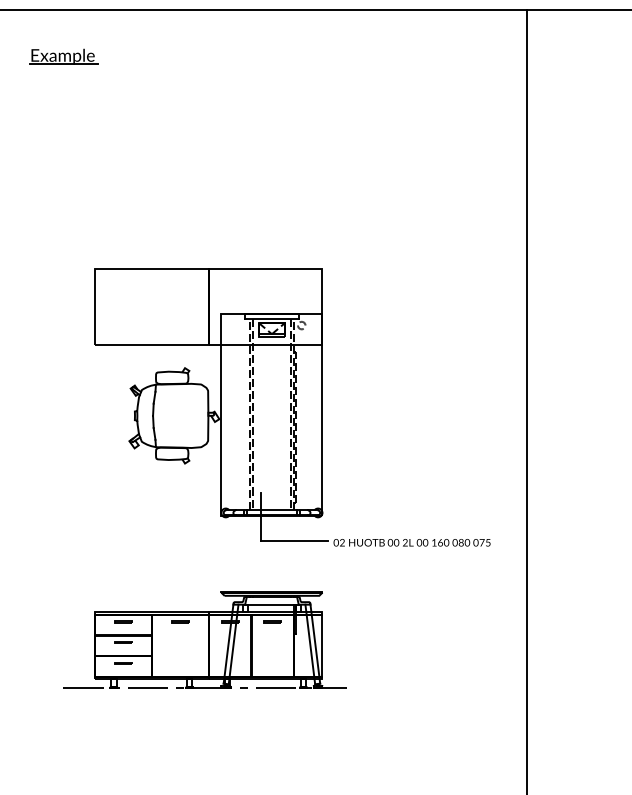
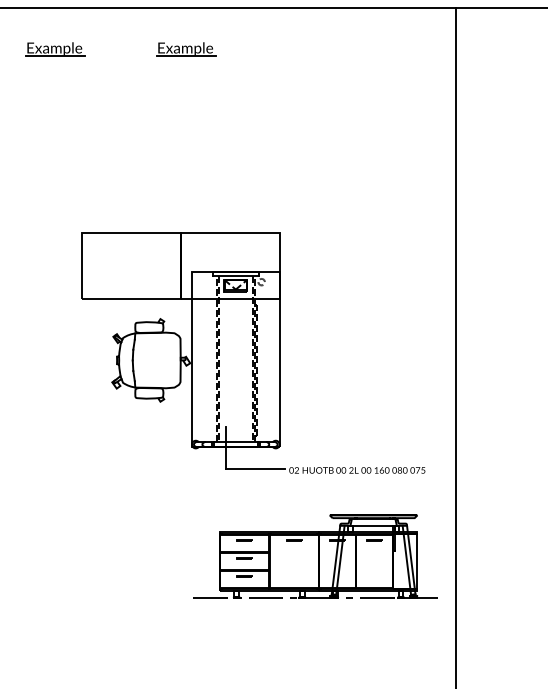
part: (214, 56) -> (186, 48), added
part: (204, 639) -> (315, 555), moved

